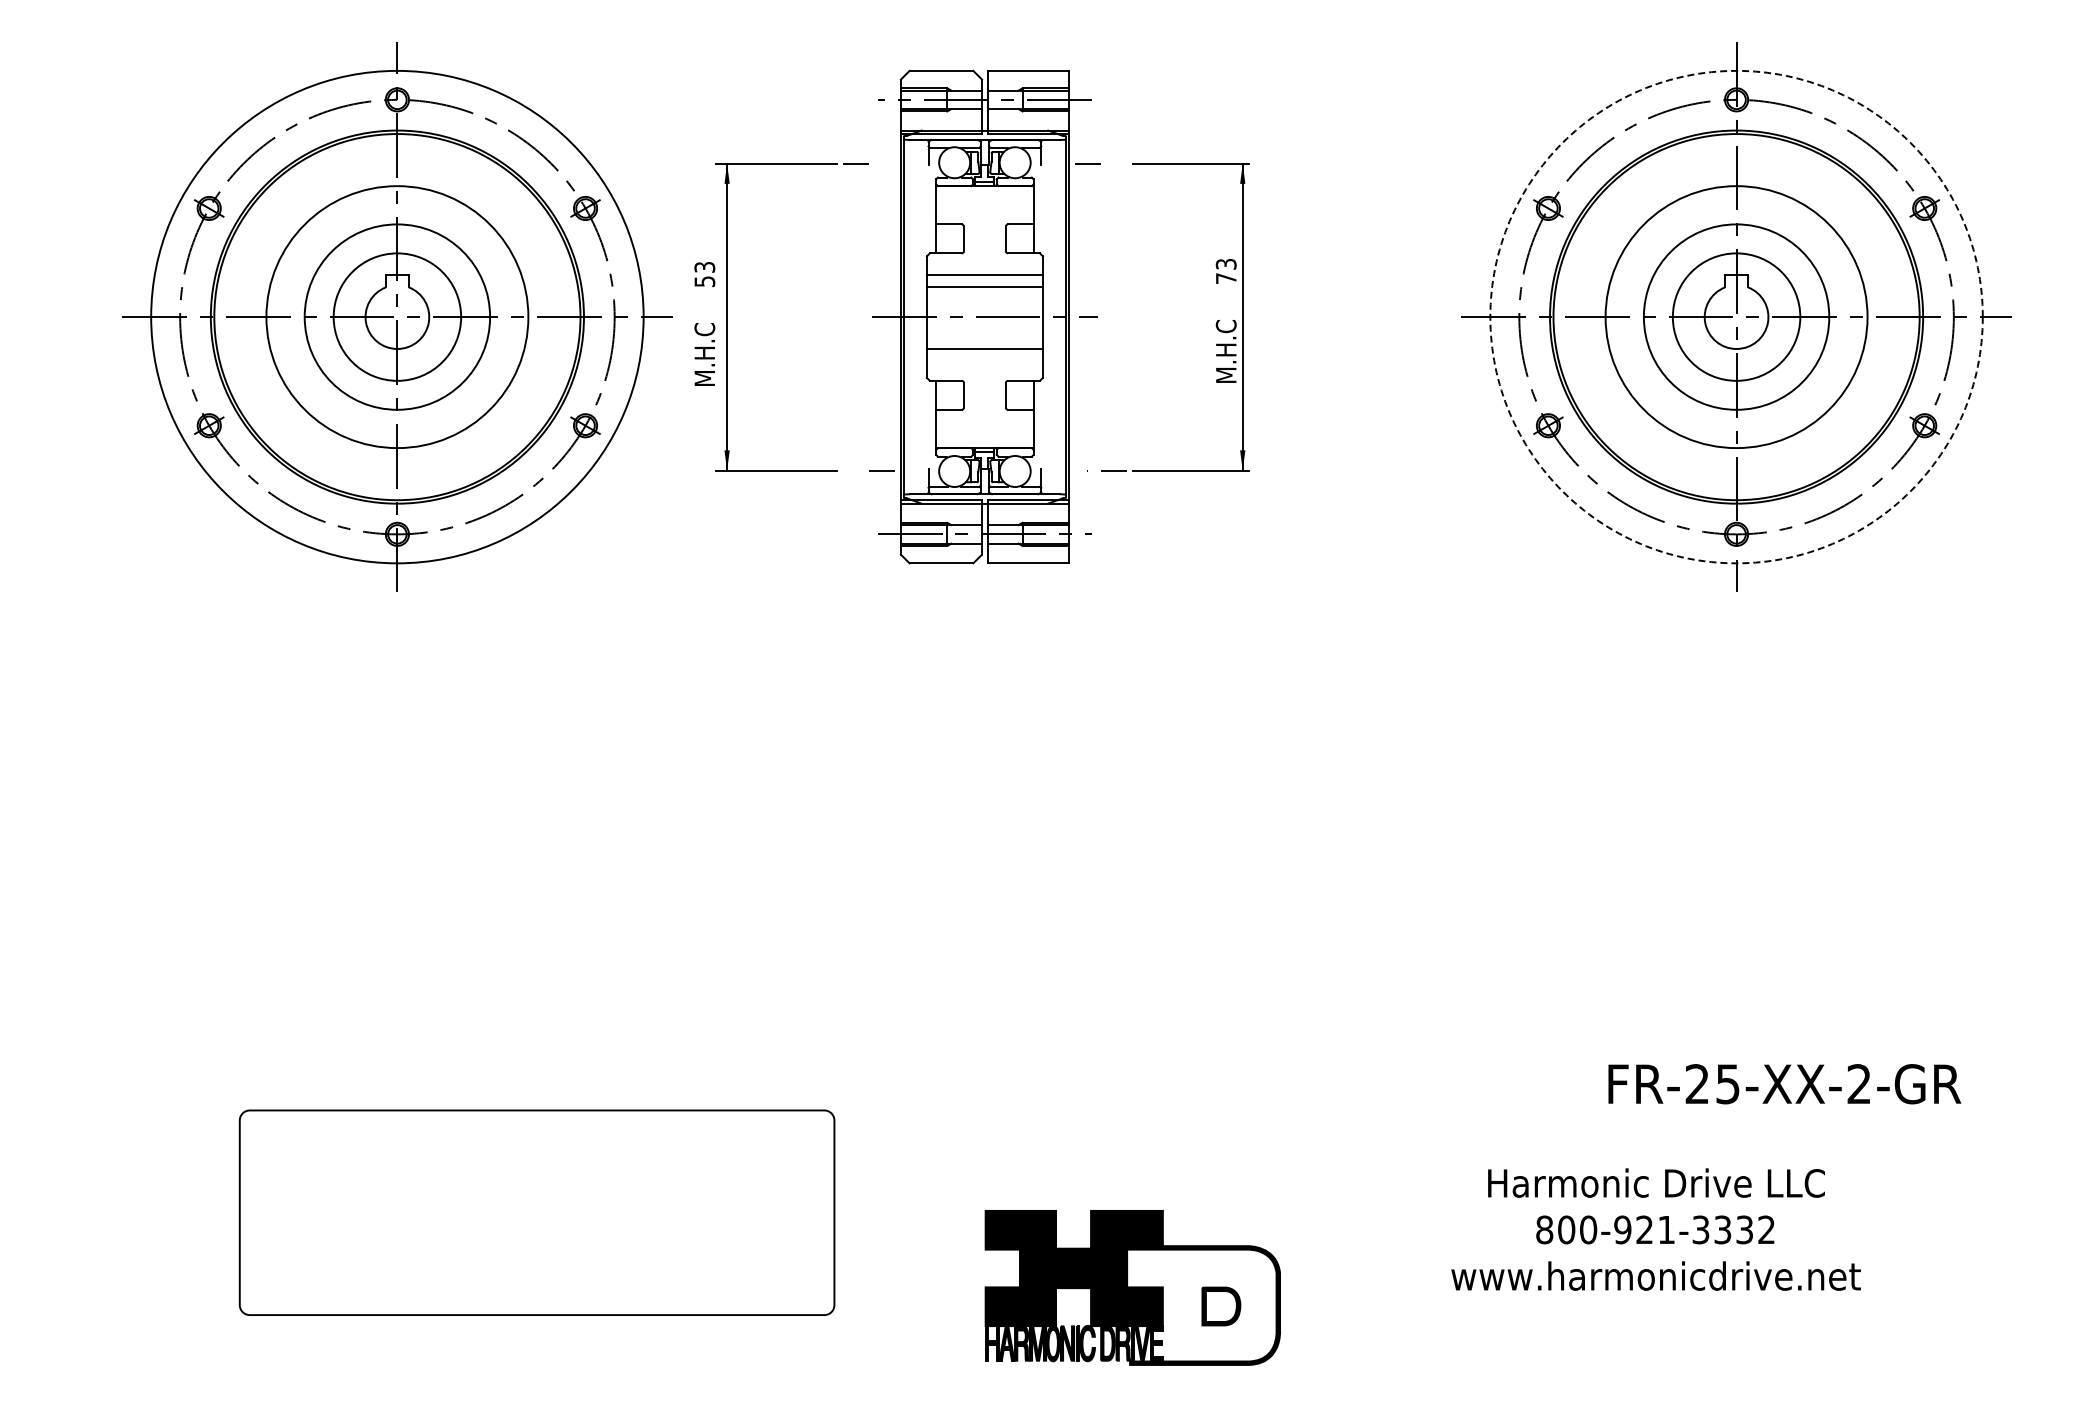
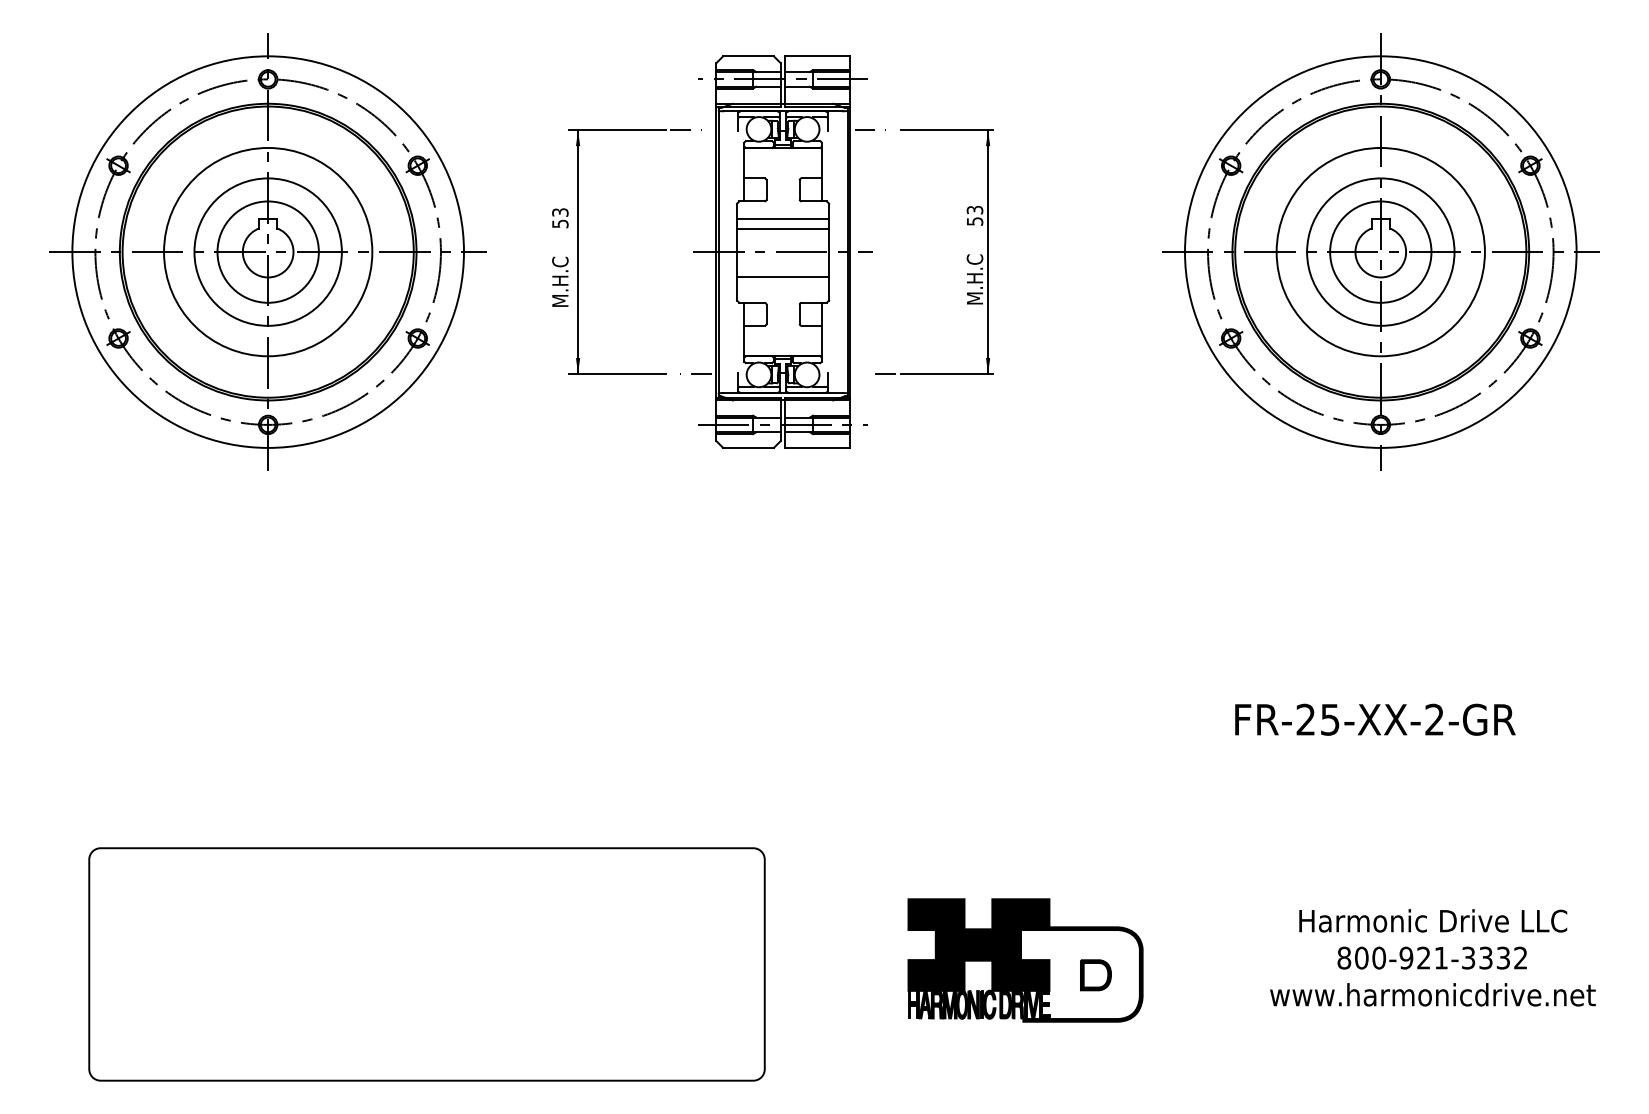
text: (1226, 278) -> (975, 221), 73 -> 53
part: (397, 316) -> (268, 251), moved
circle: (1736, 316) -> (1380, 251), dashed -> solid
text: (1784, 1084) -> (1375, 720), moved
part: (536, 1212) -> (426, 964), size x1.43
text: (1655, 1229) -> (1432, 957), moved
part: (1132, 1287) -> (1025, 960), moved

